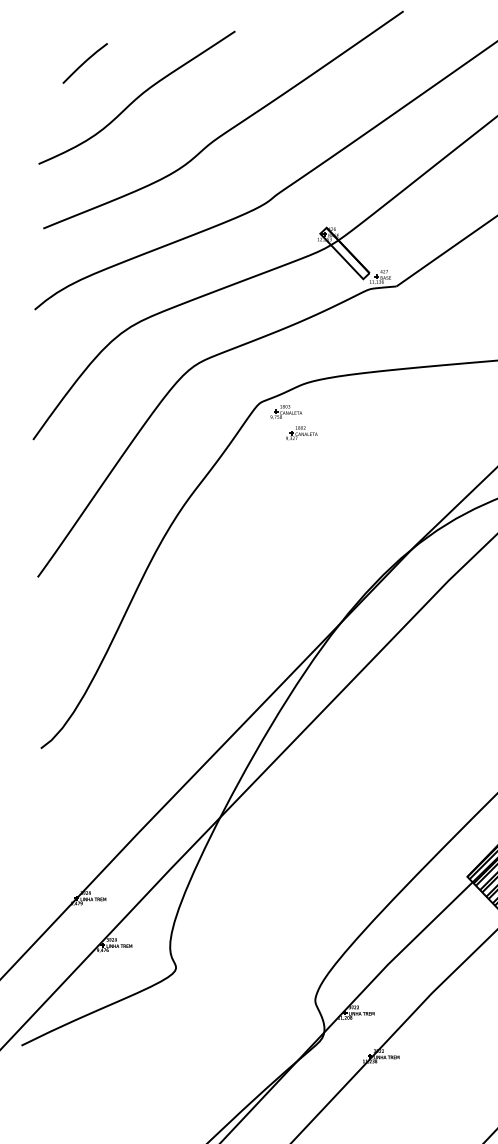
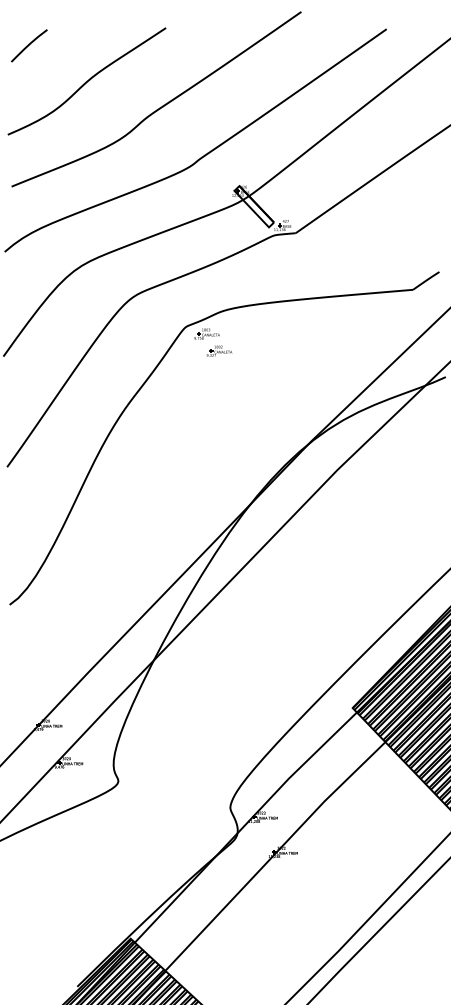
line: (85, 63) -> (29, 45), moved

